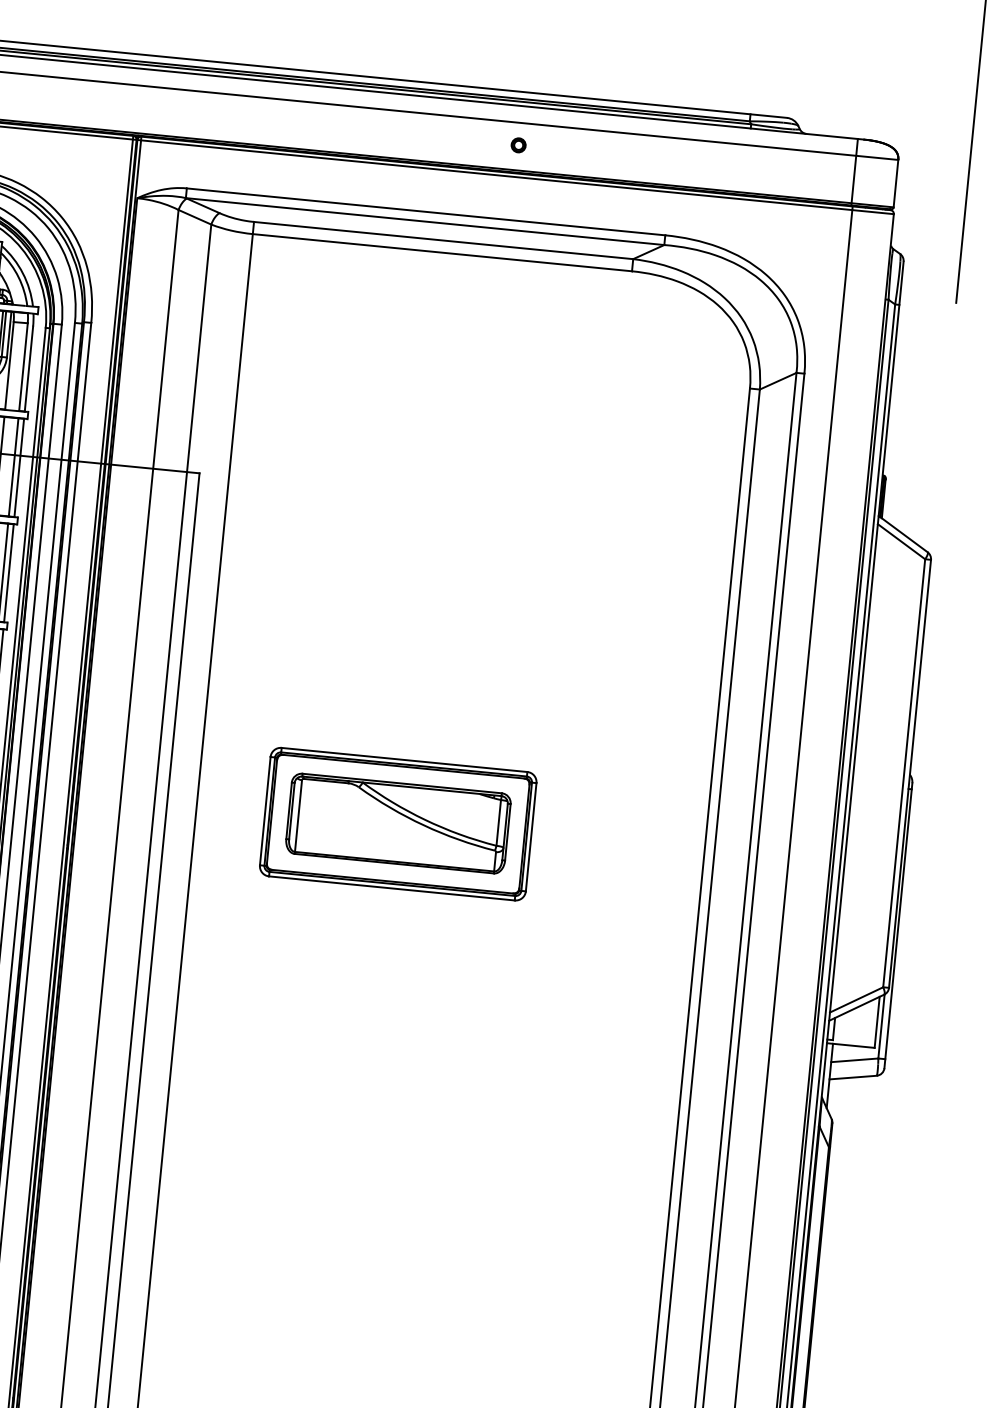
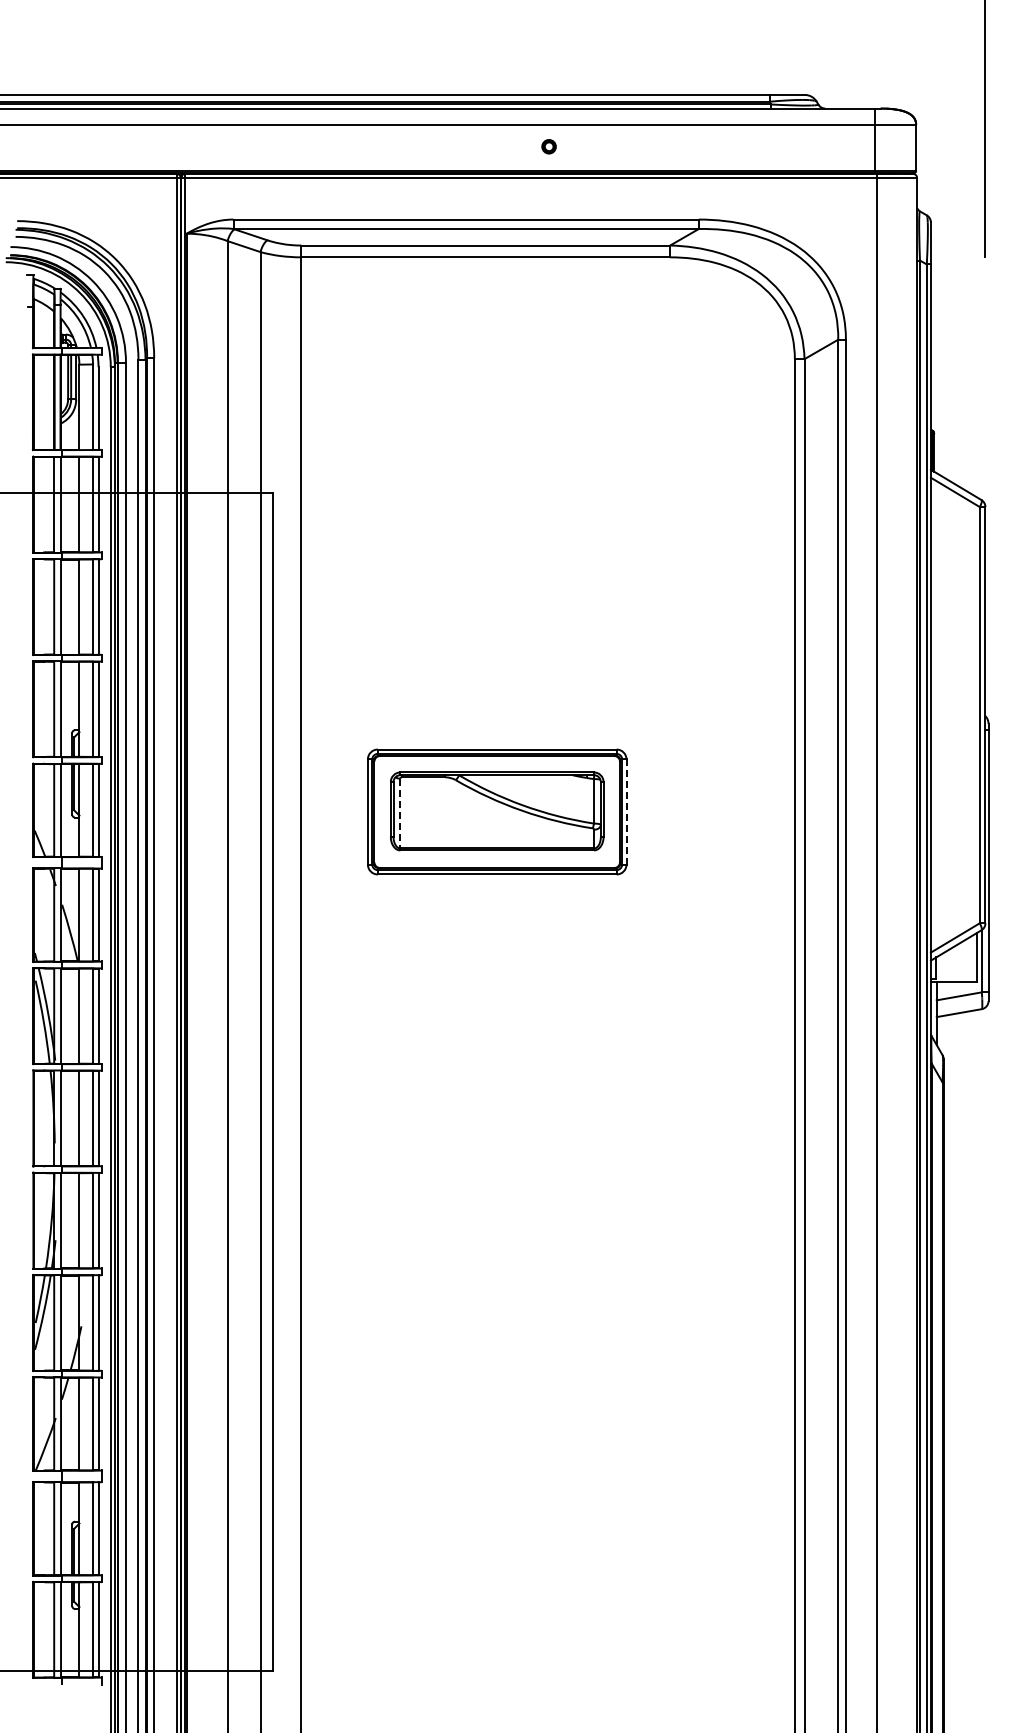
line: (298, 817) -> (400, 814), solid -> dashed
line: (531, 837) -> (626, 812), solid -> dashed

